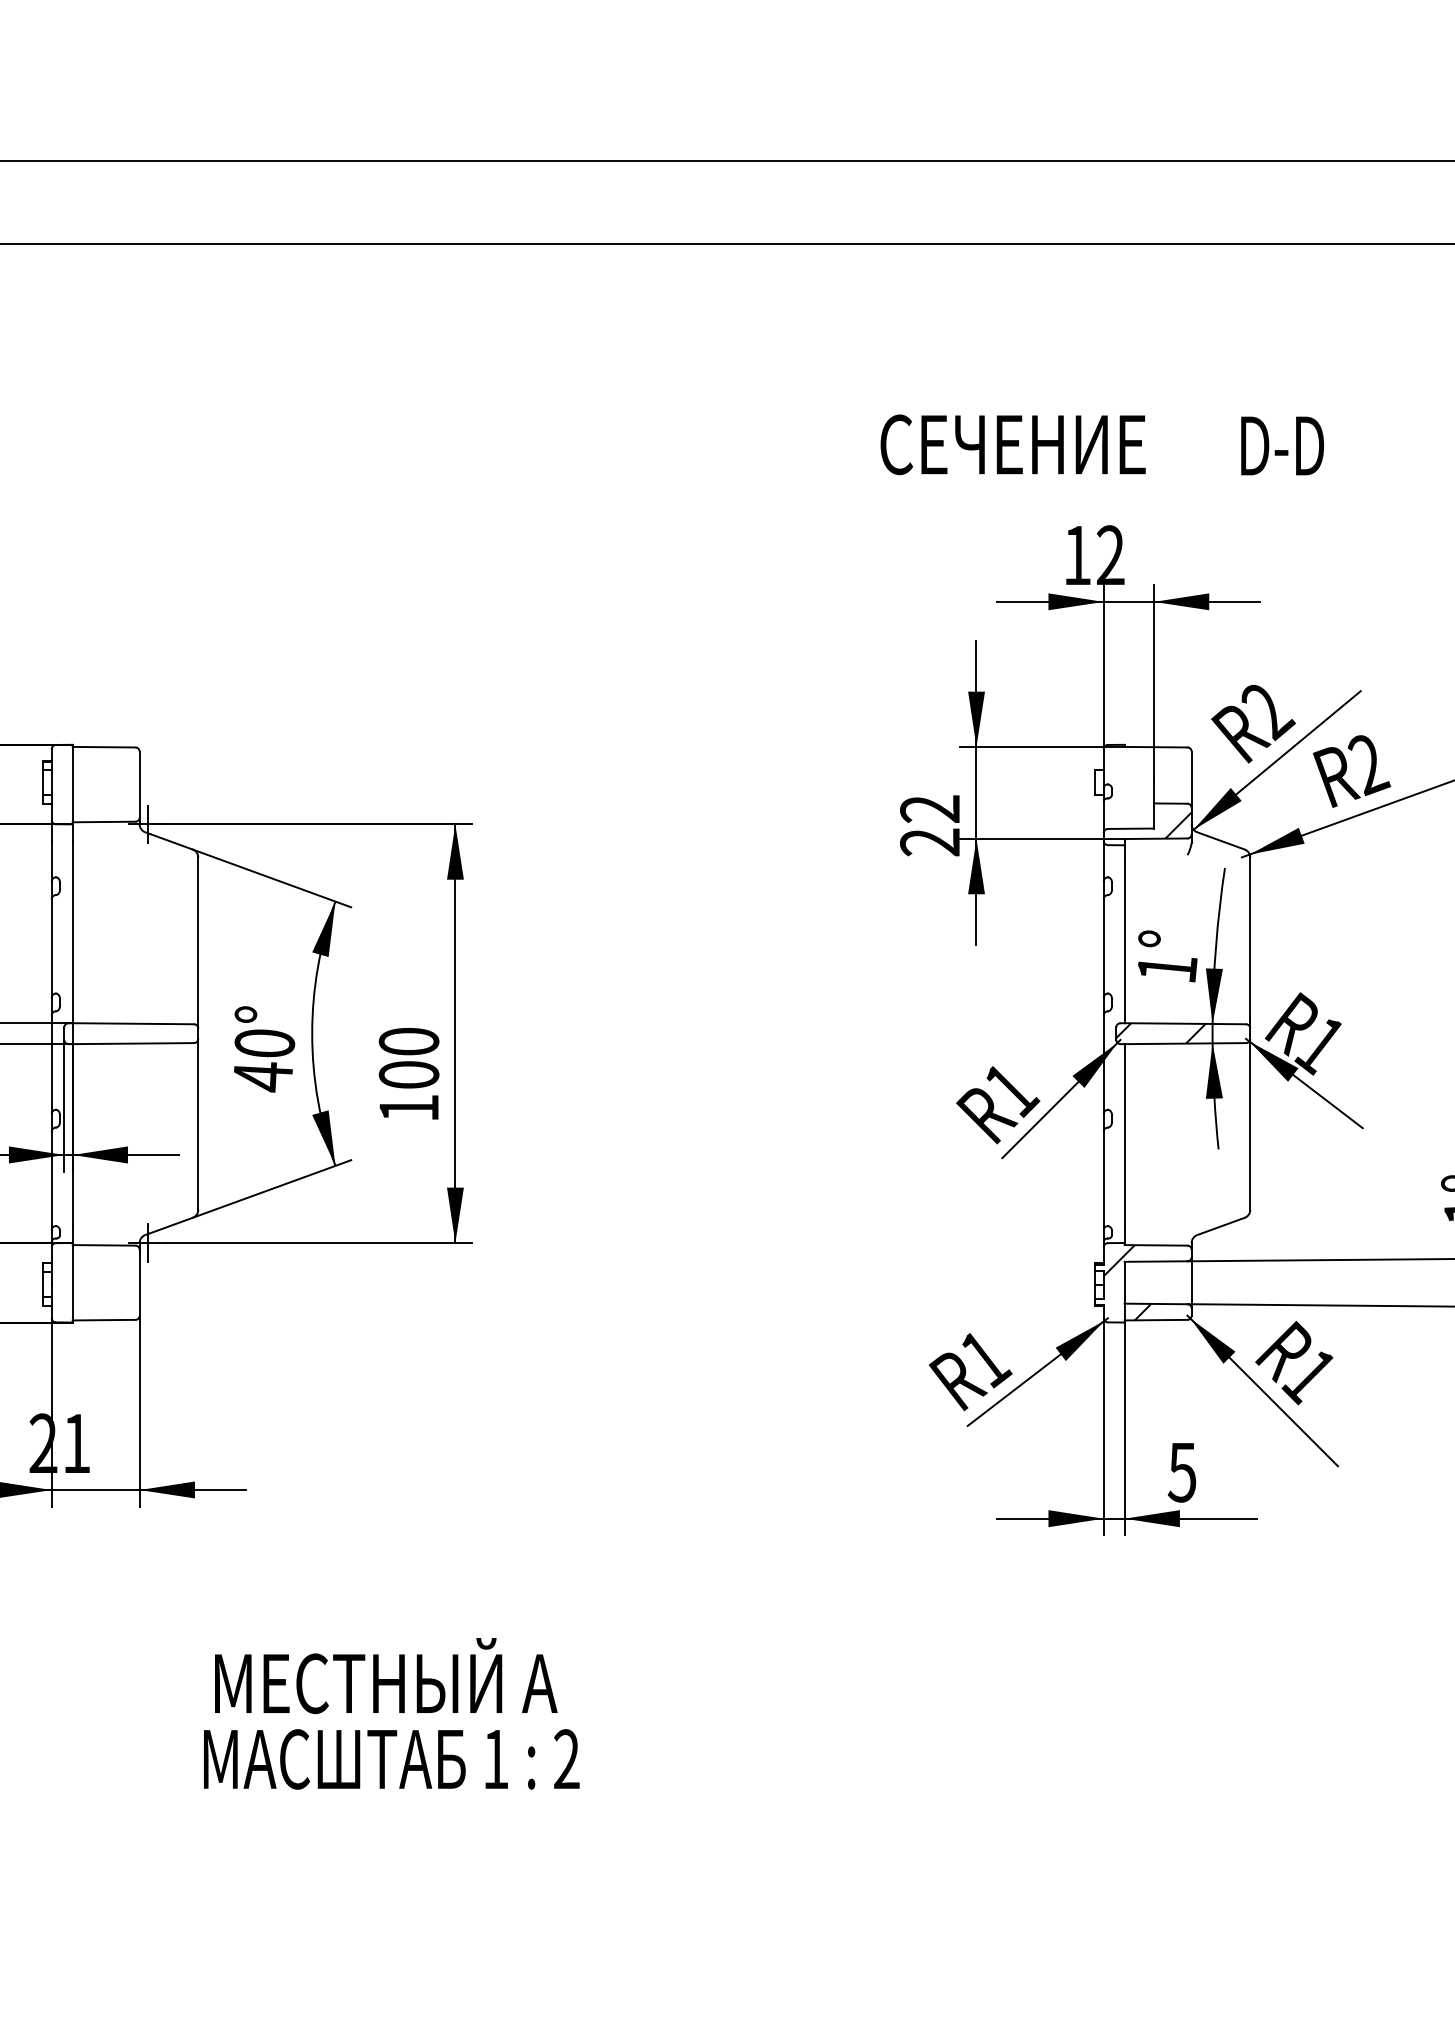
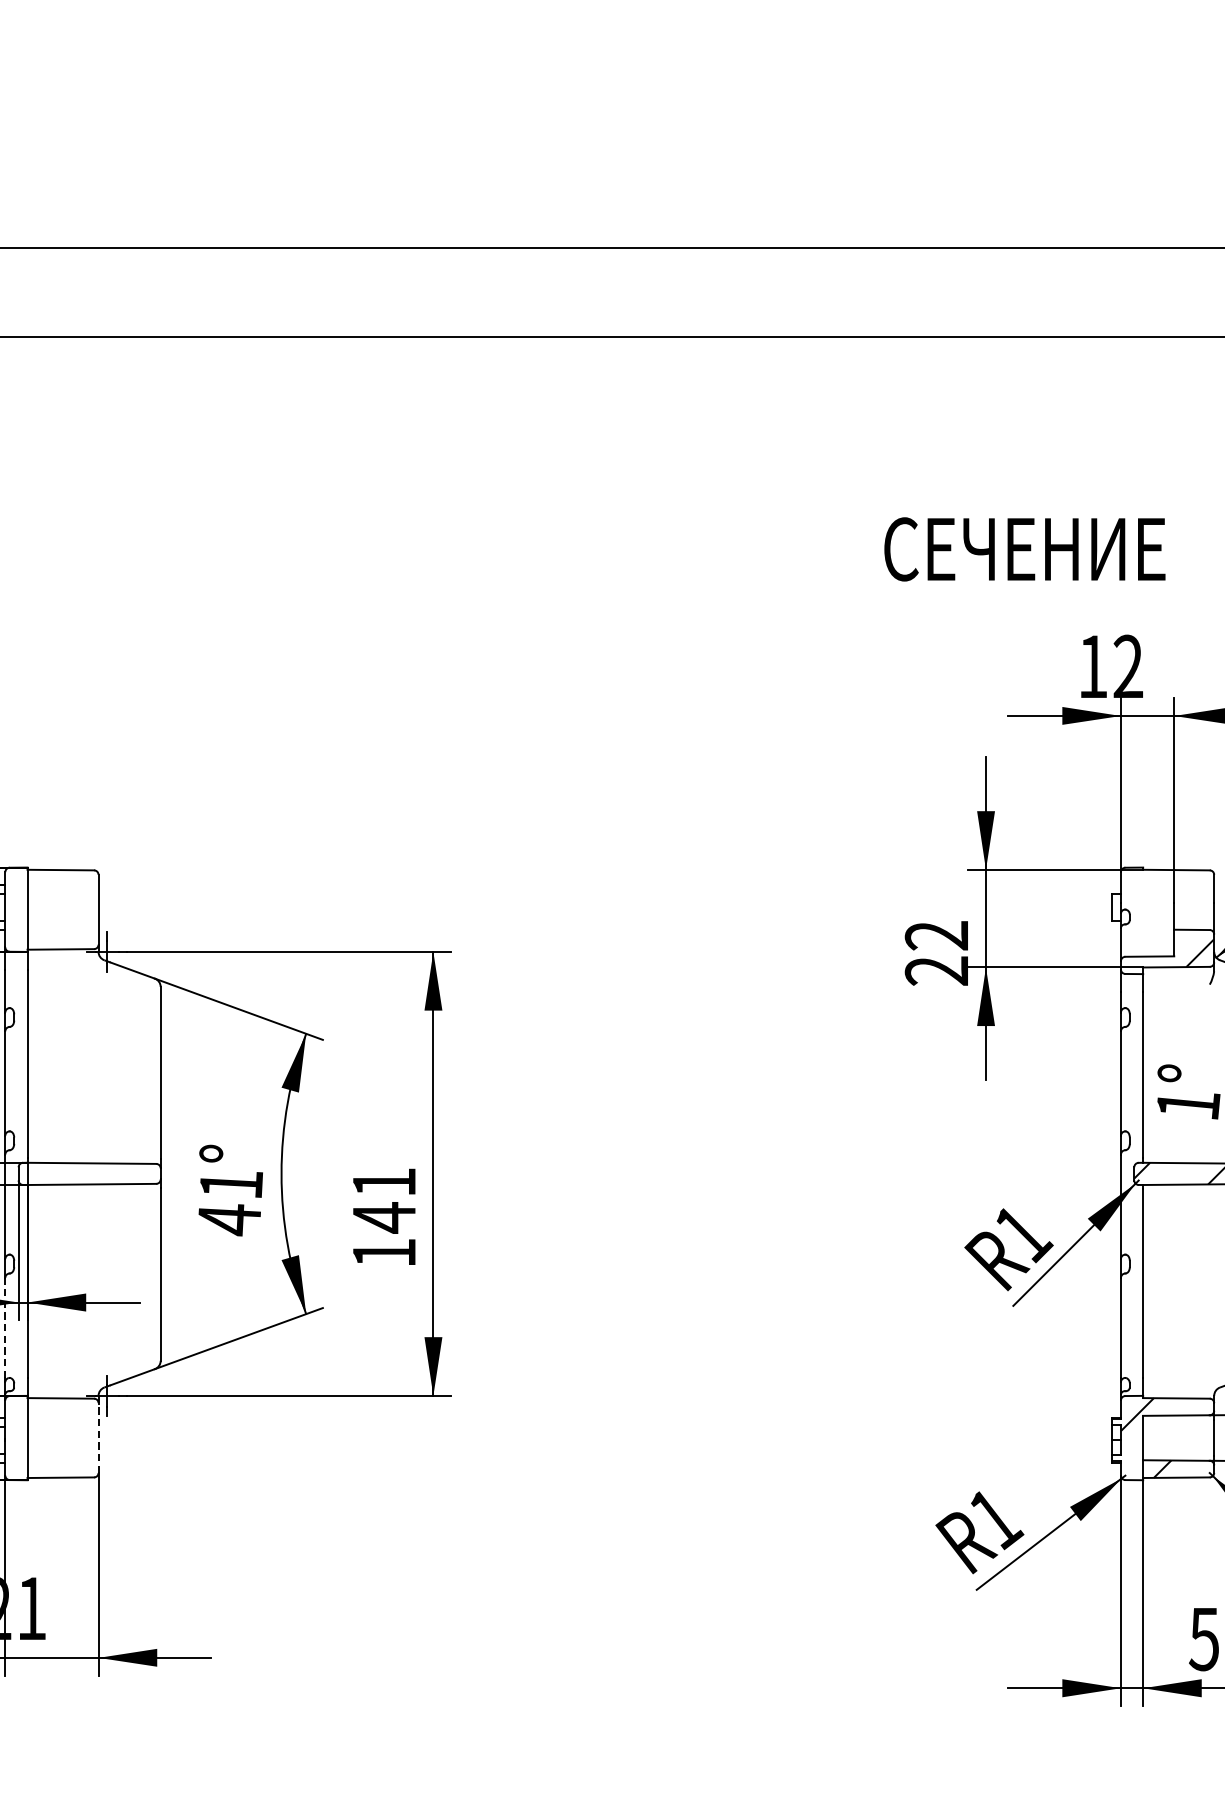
text: (264, 1043) -> (230, 1184), 40° -> 41°
text: (408, 1059) -> (383, 1201), 100 -> 141
line: (51, 1178) -> (5, 1327), solid -> dashed
line: (139, 1282) -> (98, 1437), solid -> dashed

